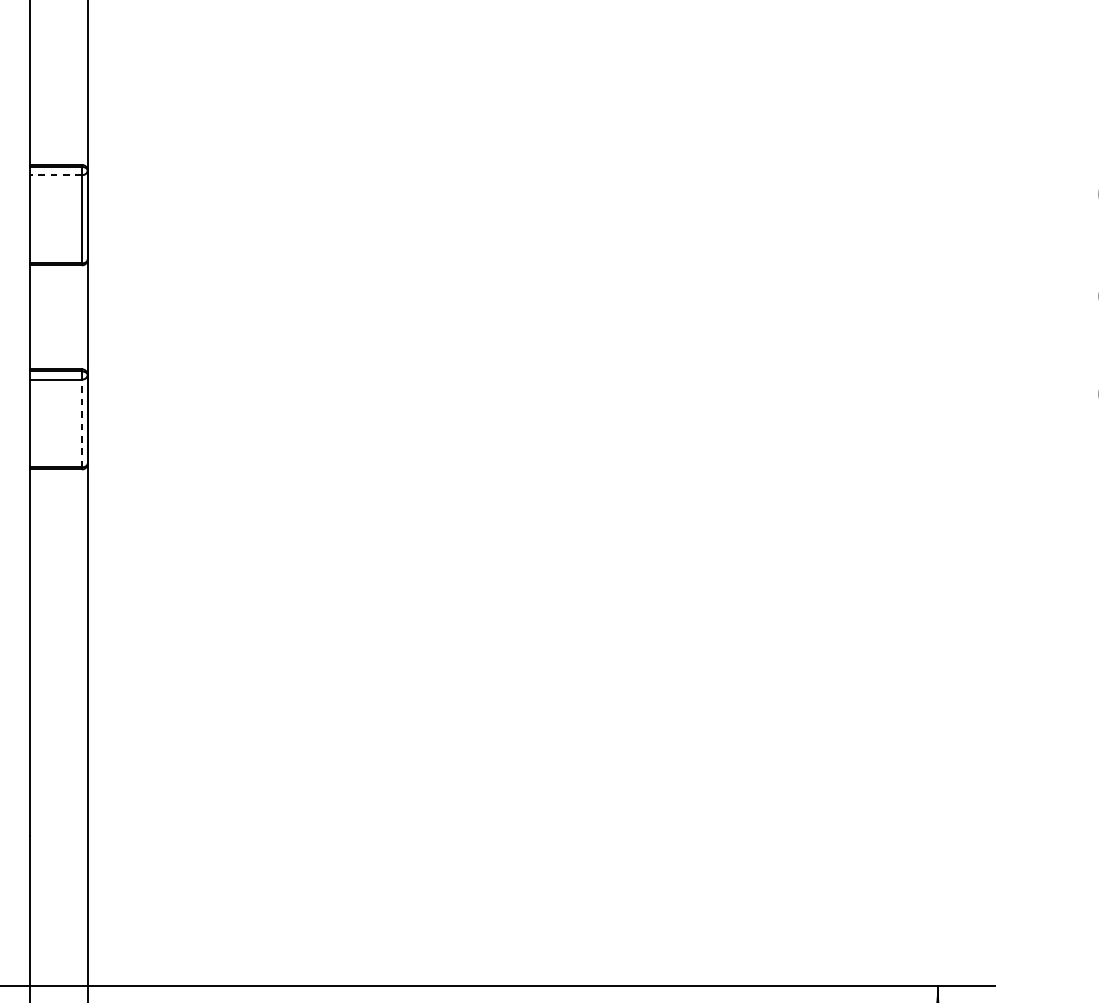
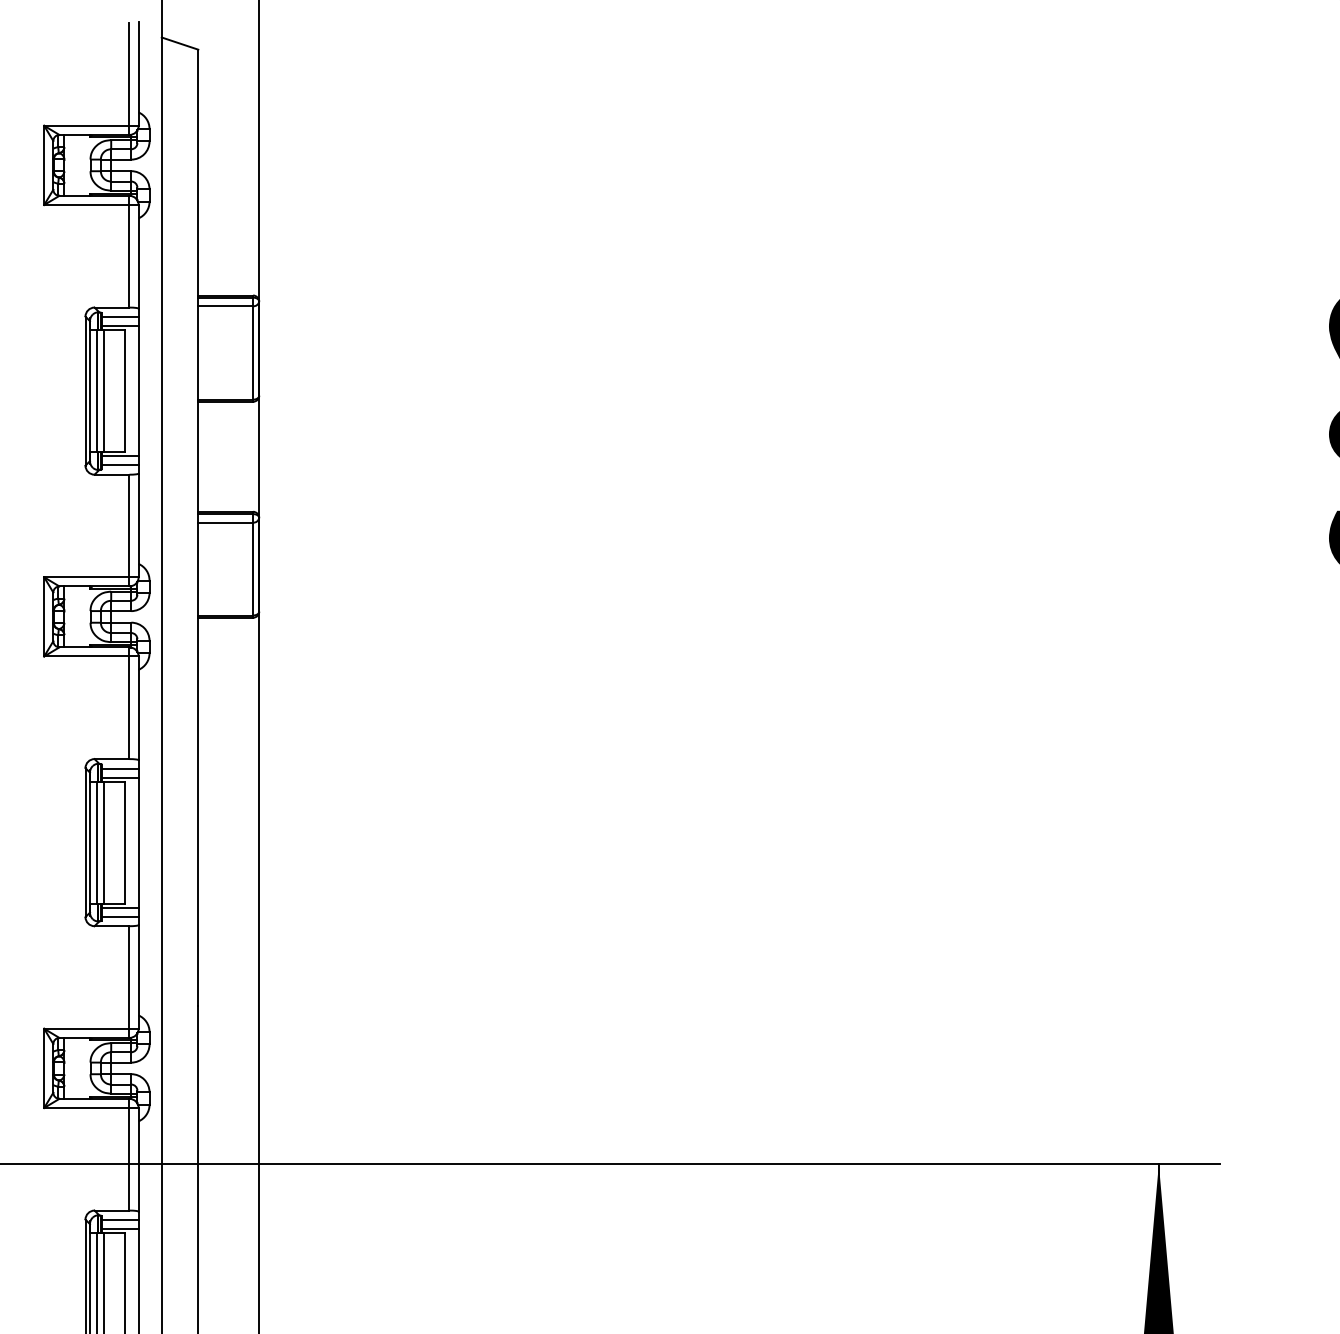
line: (55, 175) -> (225, 306), dashed -> solid
line: (82, 422) -> (253, 568), dashed -> solid

